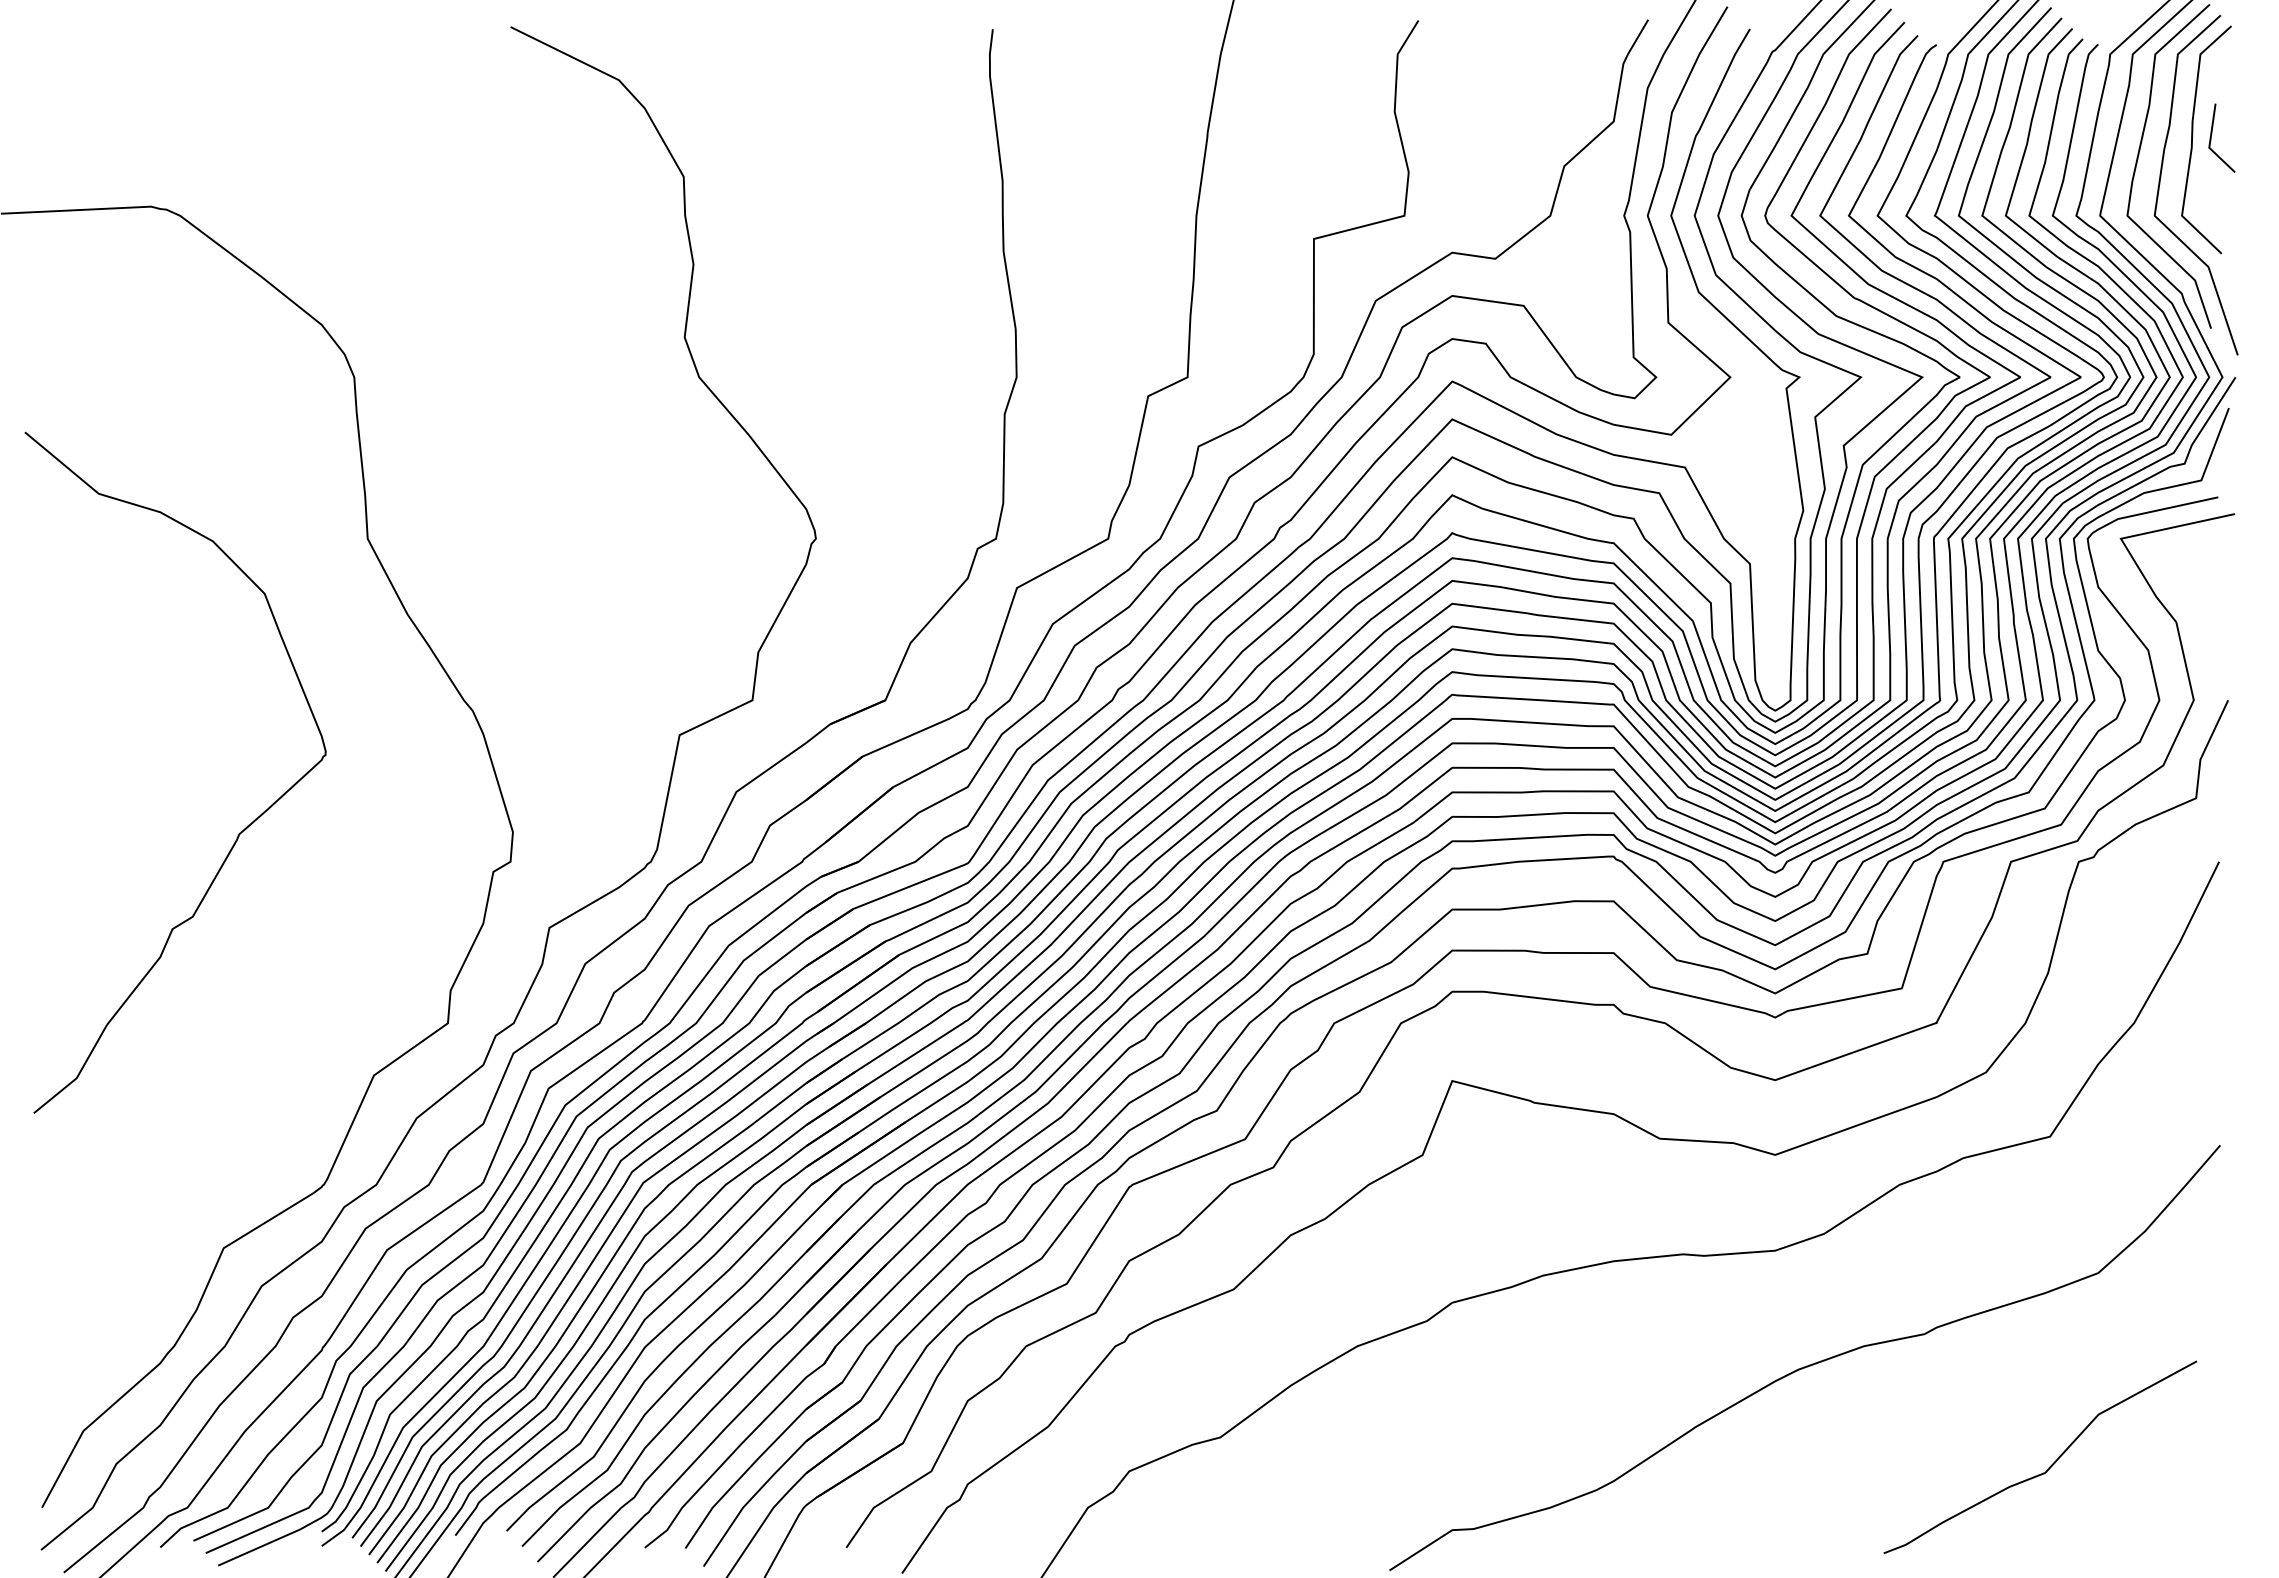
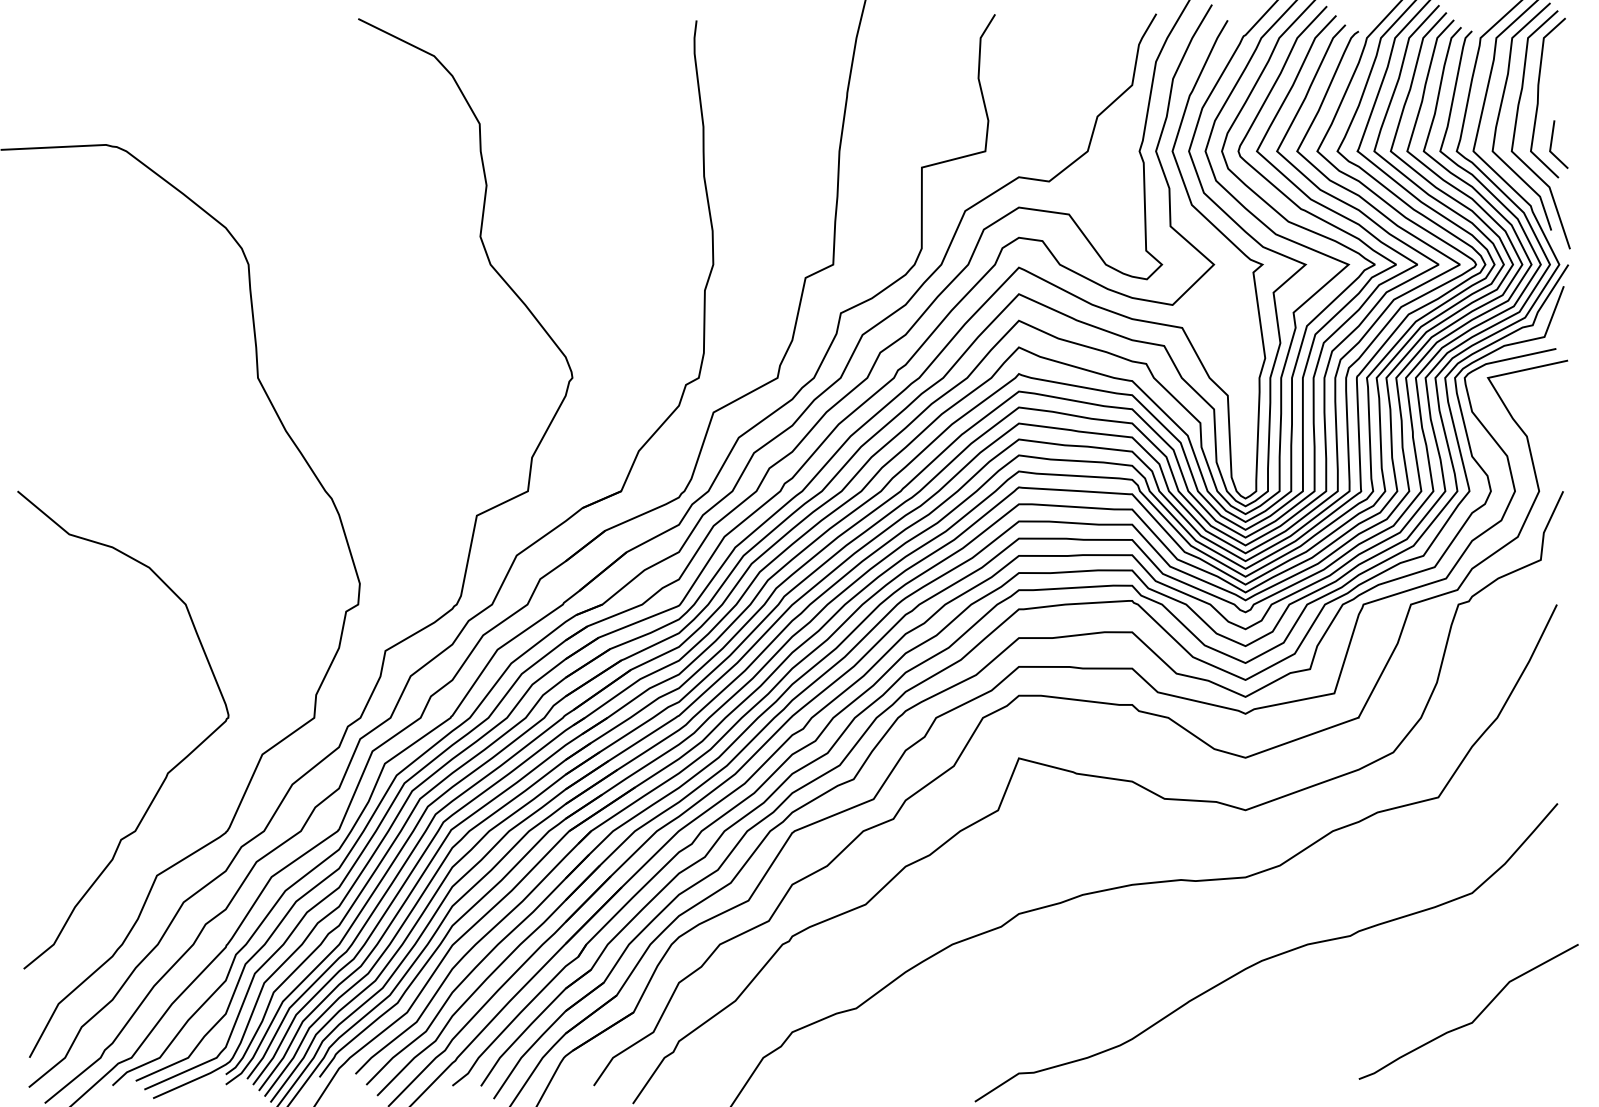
line: (2212, 134) -> (1552, 142), moved
curve: (238, 833) -> (167, 772), moved
curve: (2050, 1465) -> (1475, 1017), moved

